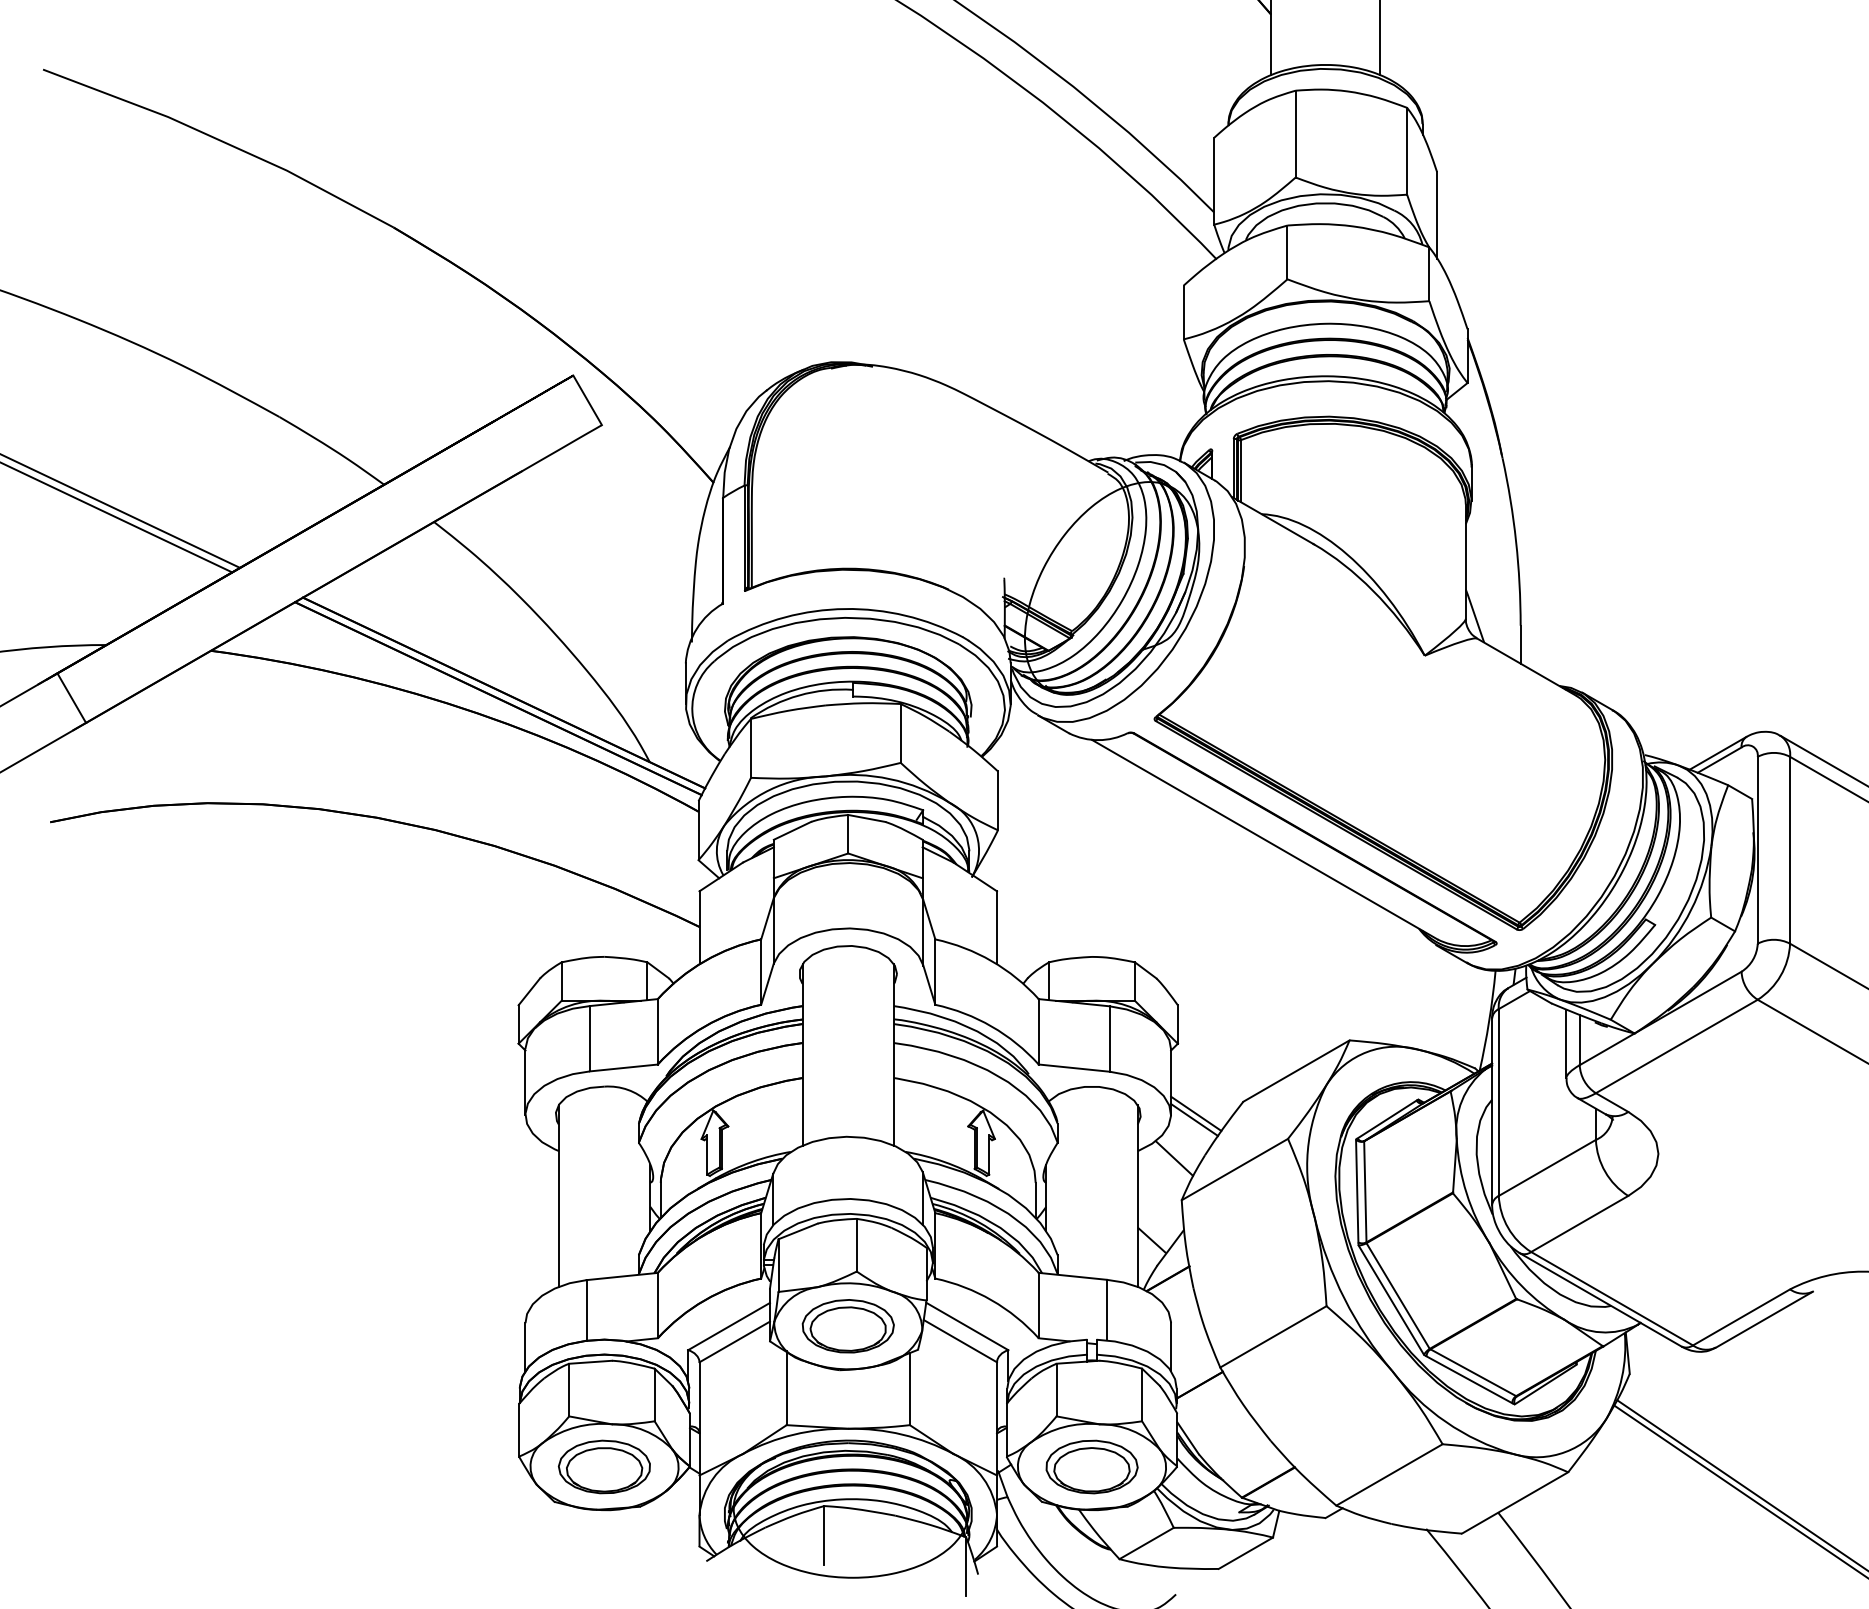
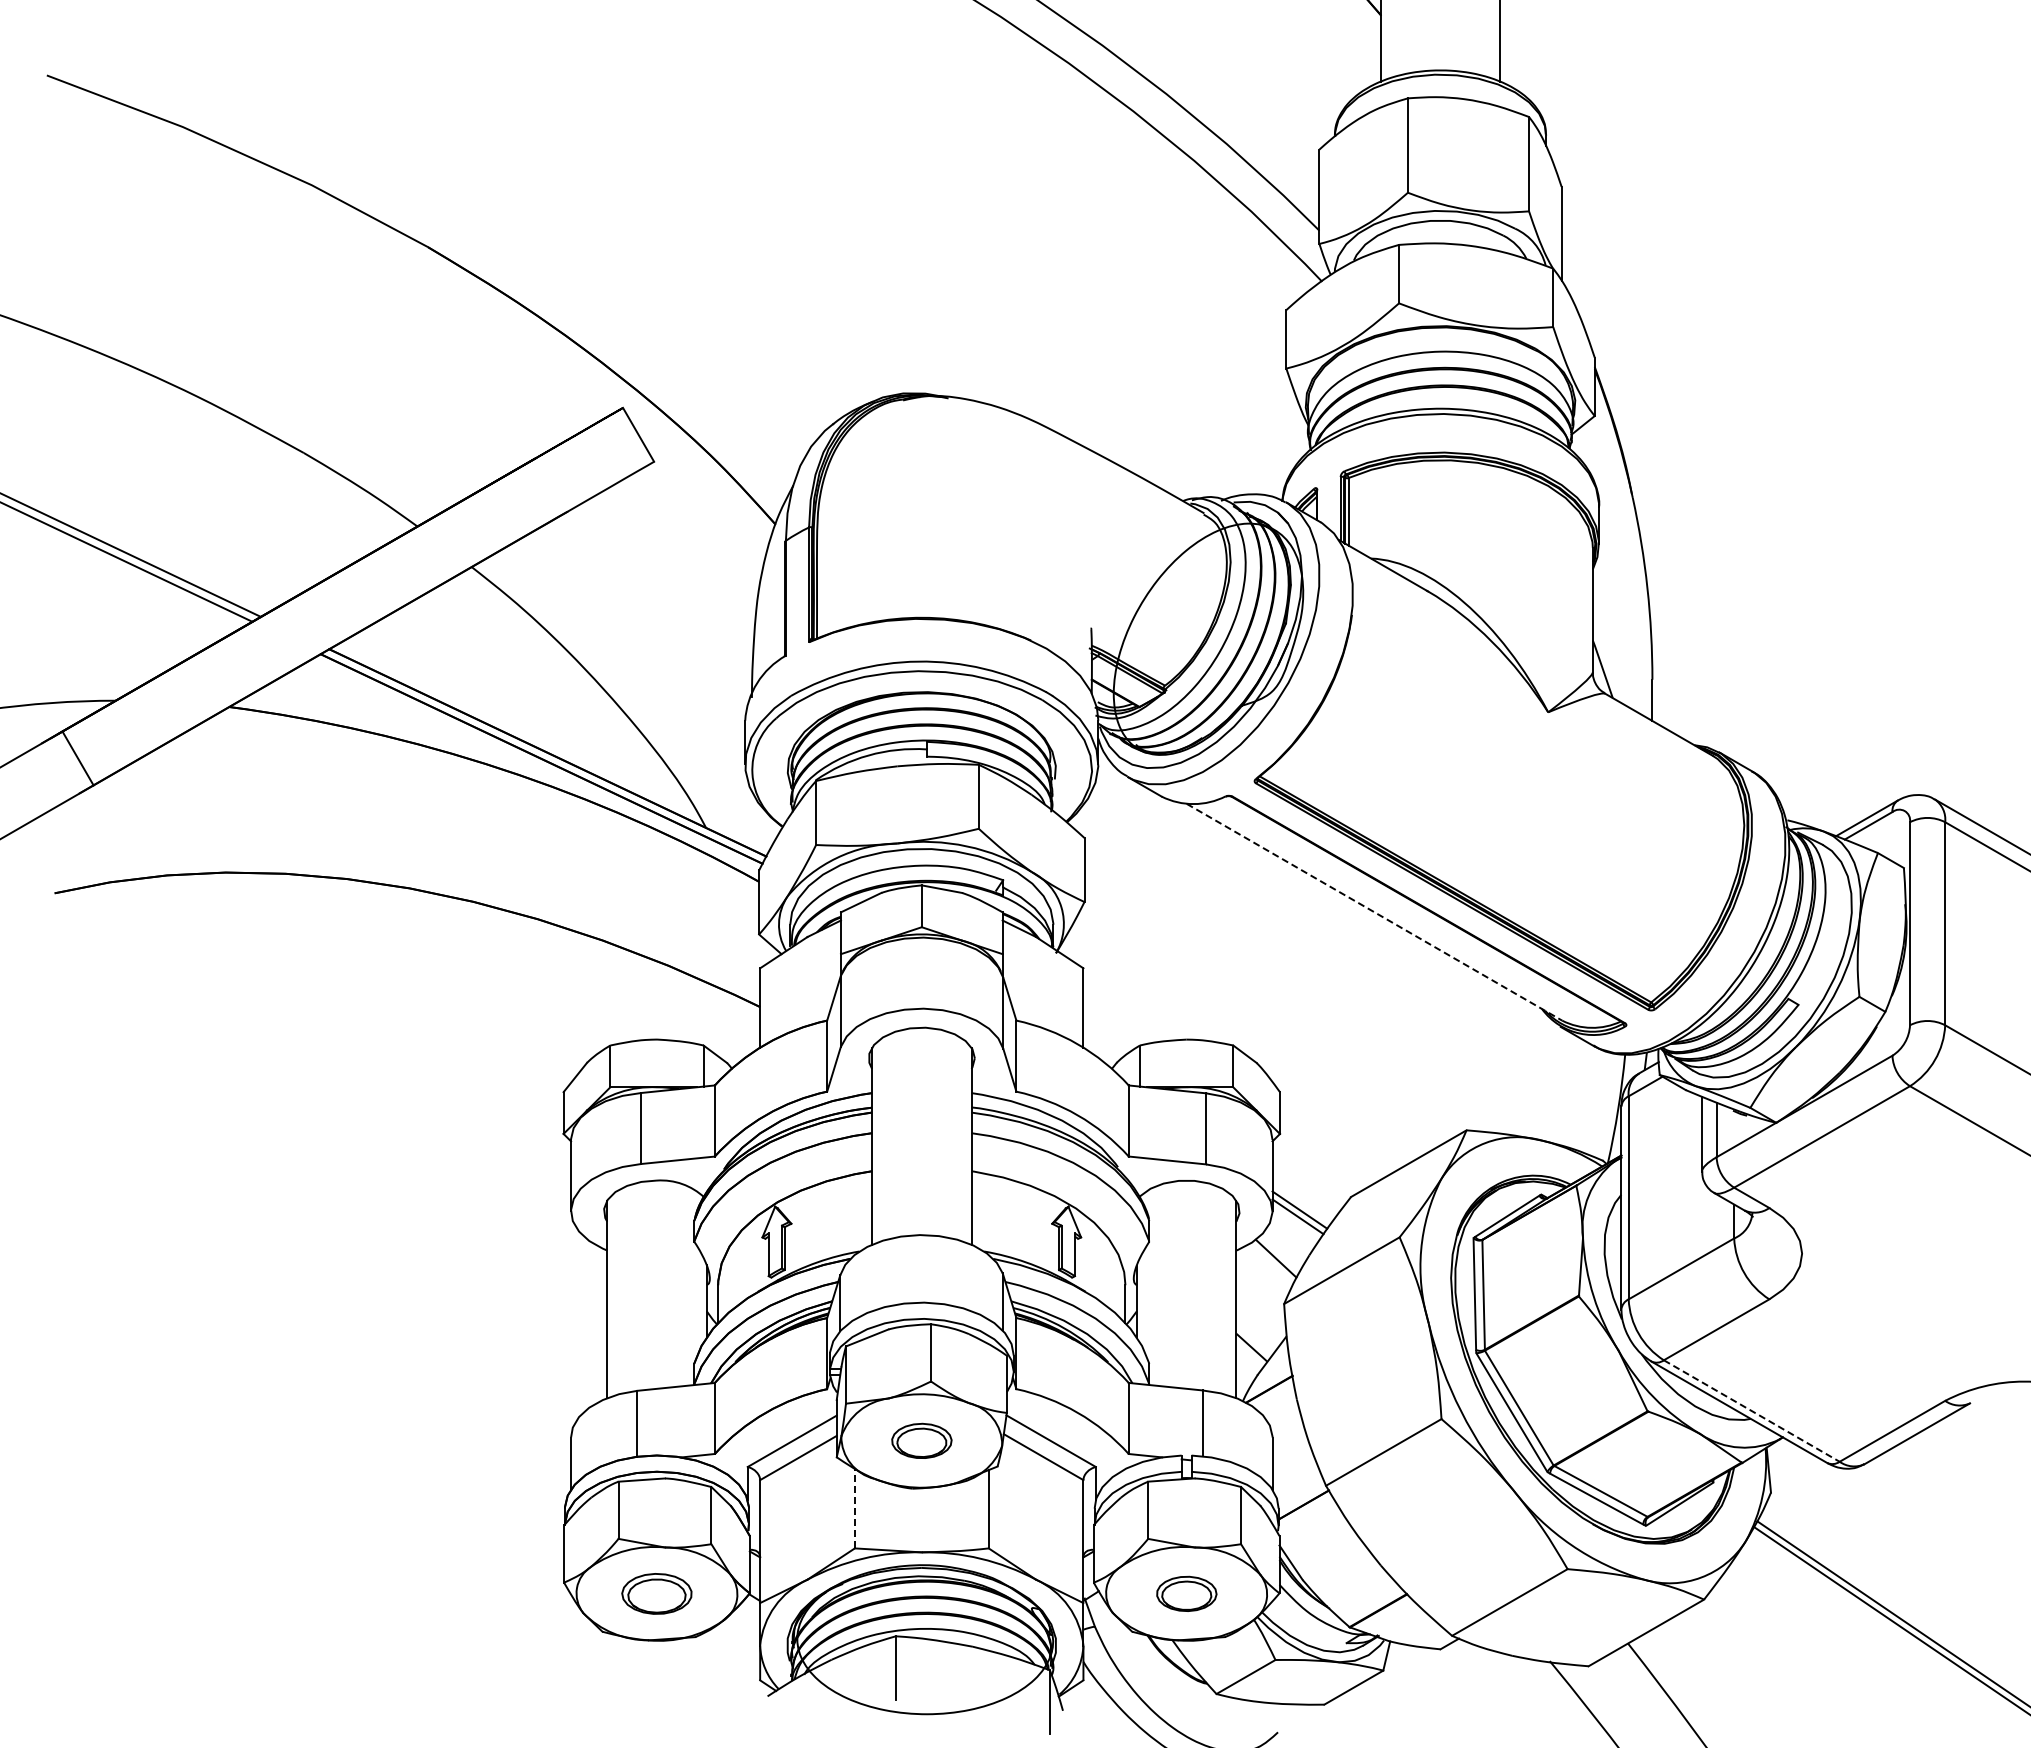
line: (1264, 839) -> (1374, 912), solid -> dashed
line: (1611, 1299) -> (1751, 1411), solid -> dashed
part: (847, 1325) -> (921, 1440), size x0.6
line: (786, 1387) -> (854, 1507), solid -> dashed
part: (604, 1466) -> (656, 1593), size x0.7
part: (1091, 1466) -> (1186, 1593), size x0.6

